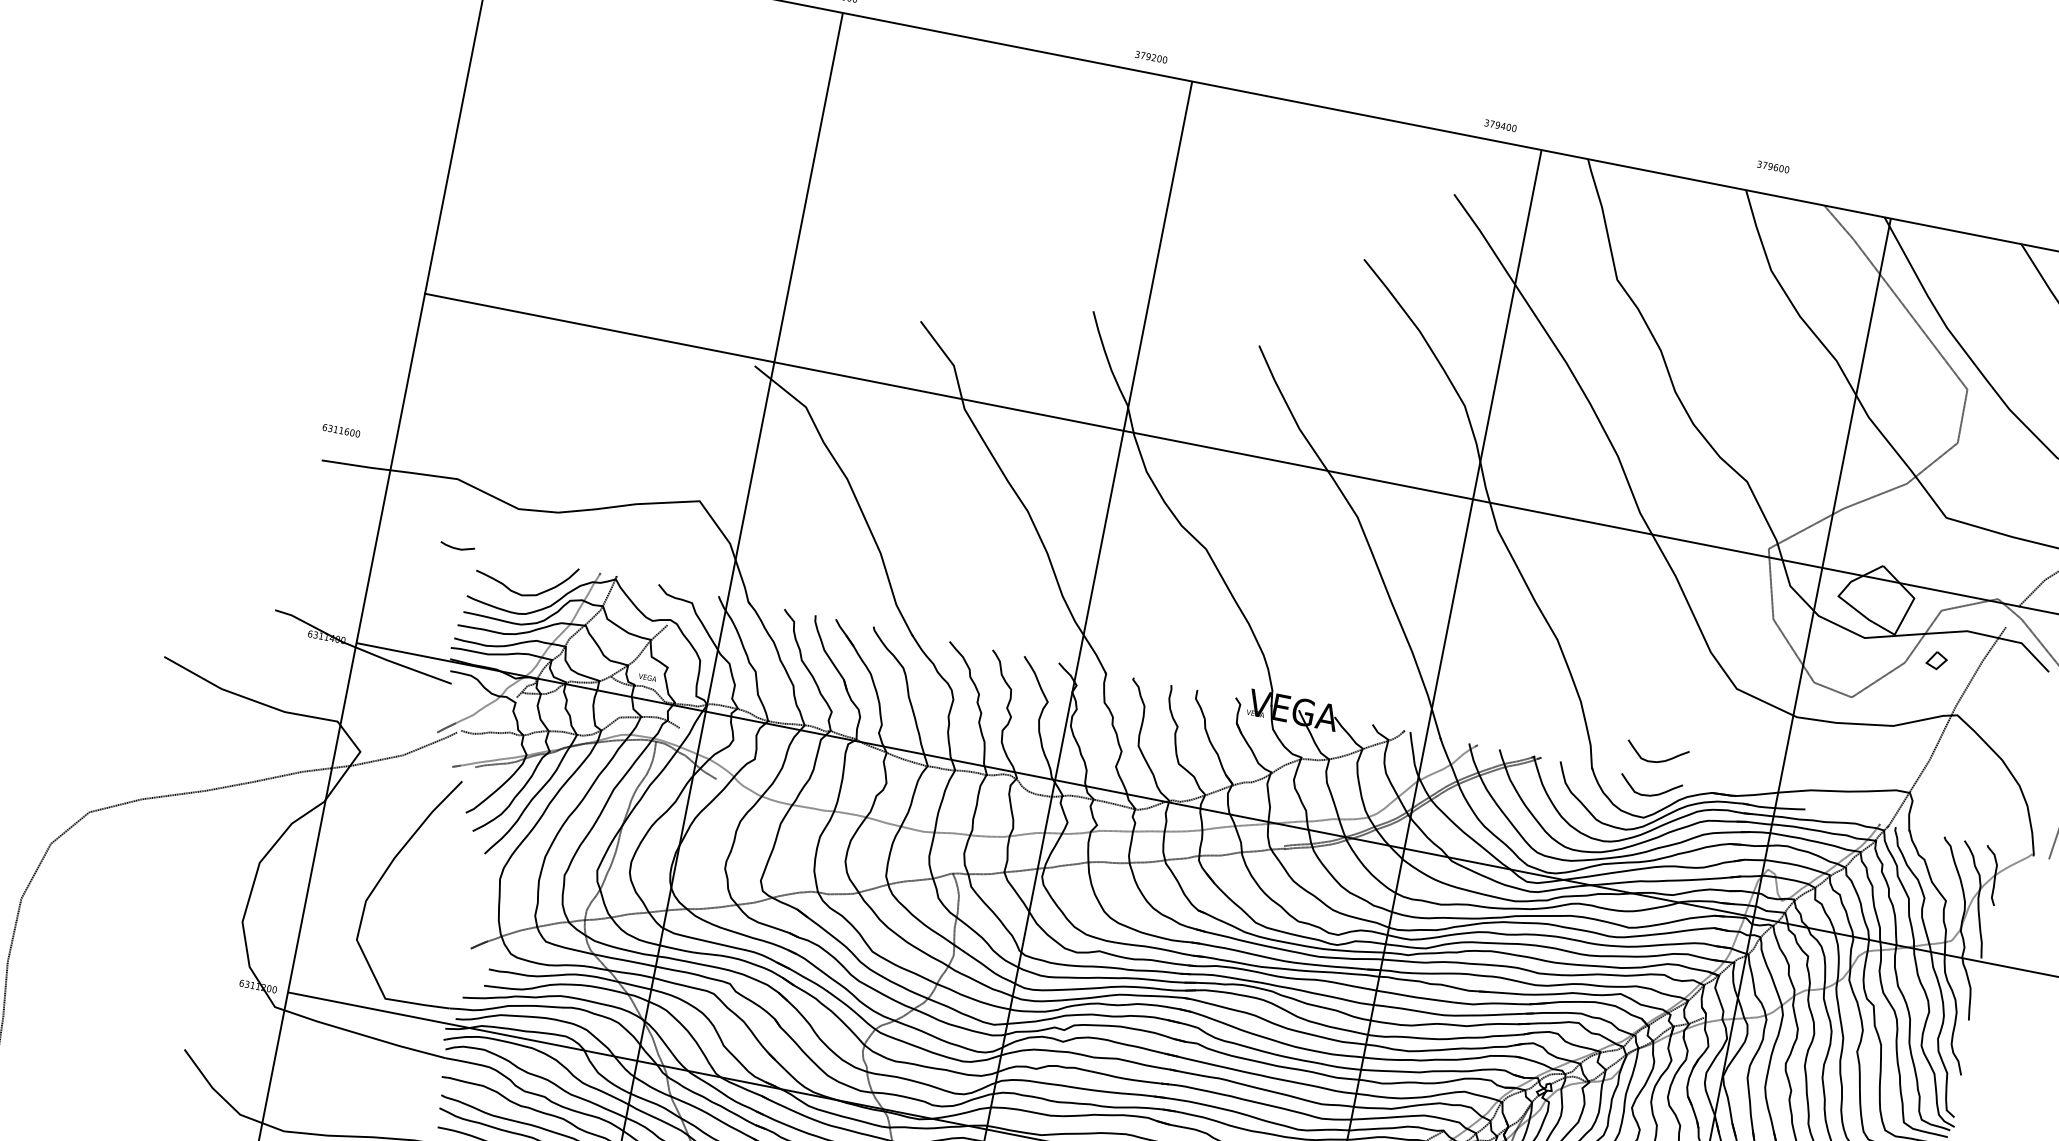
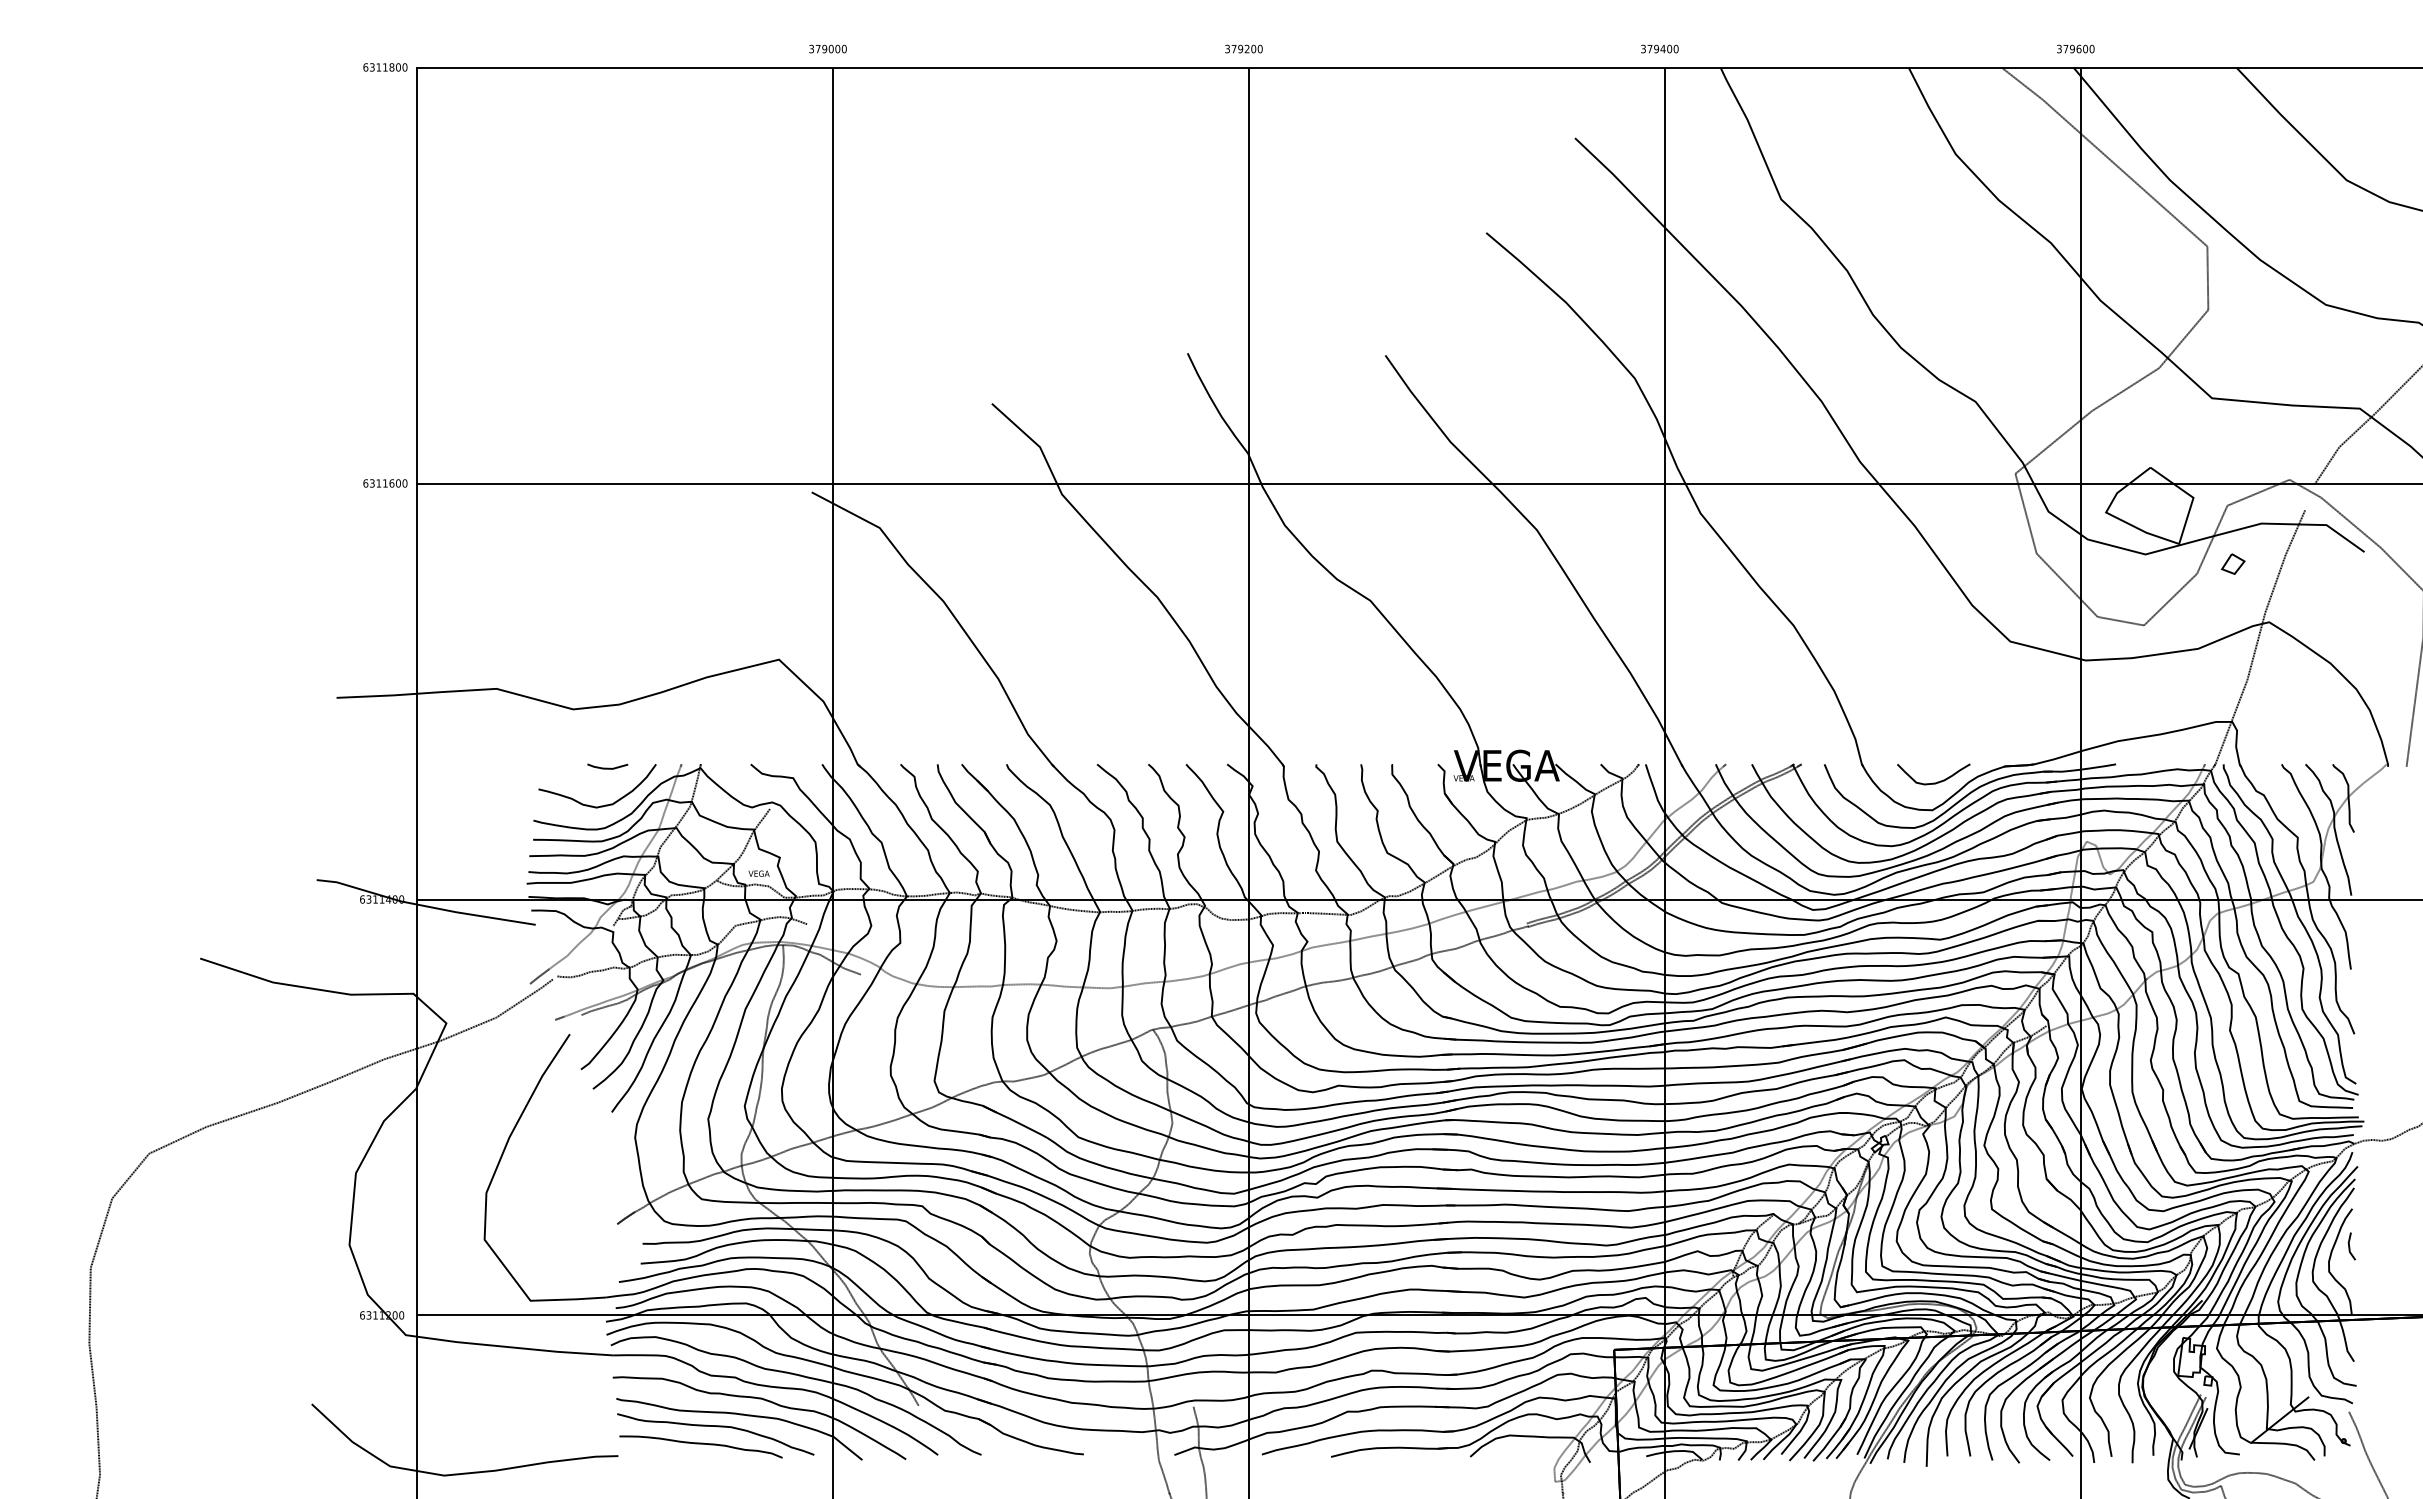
text: (1151, 56) -> (1243, 48), moved
text: (1500, 125) -> (1659, 48), moved
text: (1773, 166) -> (2075, 48), moved
text: (341, 430) -> (385, 483), moved
curve: (457, 547) -> (607, 767), moved
curve: (1655, 761) -> (1933, 742), removed

